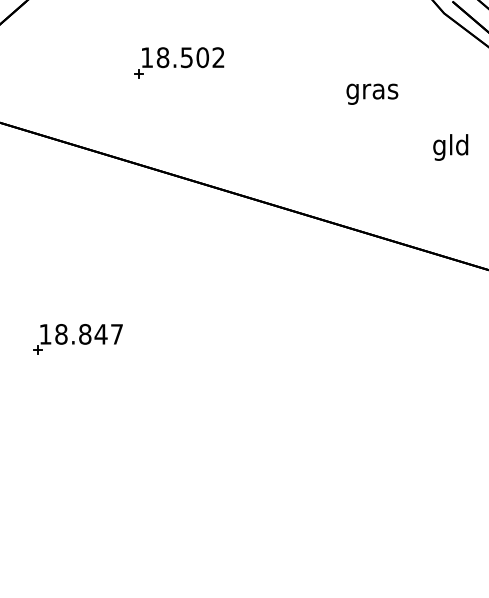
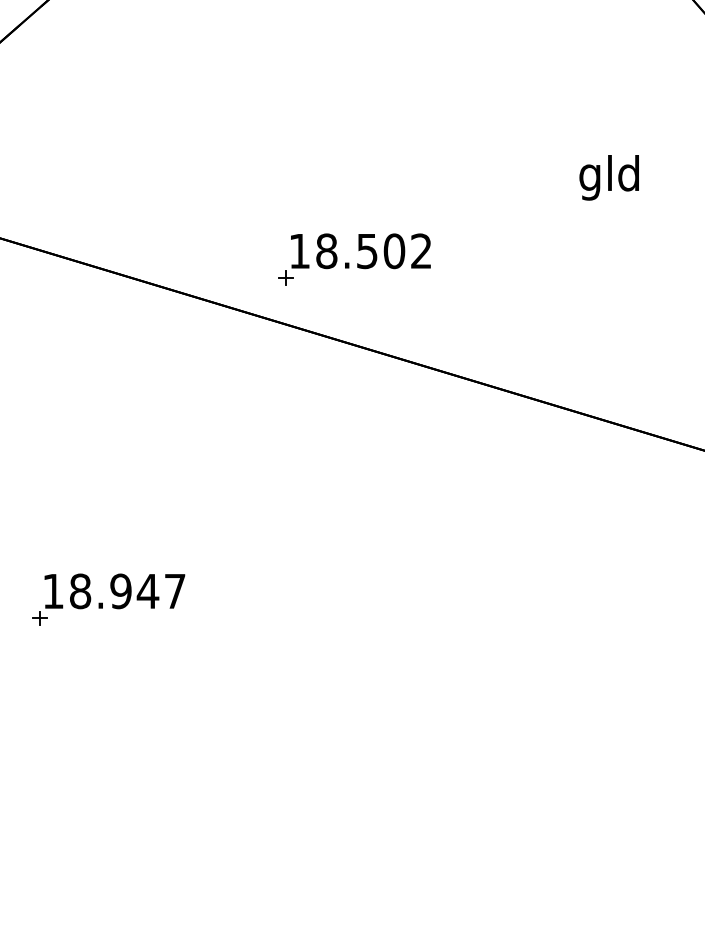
part: (179, 62) -> (354, 259), moved
text: (372, 91) -> (610, 177), gras -> gld
text: (85, 334) -> (121, 591), 18.847 -> 18.947

